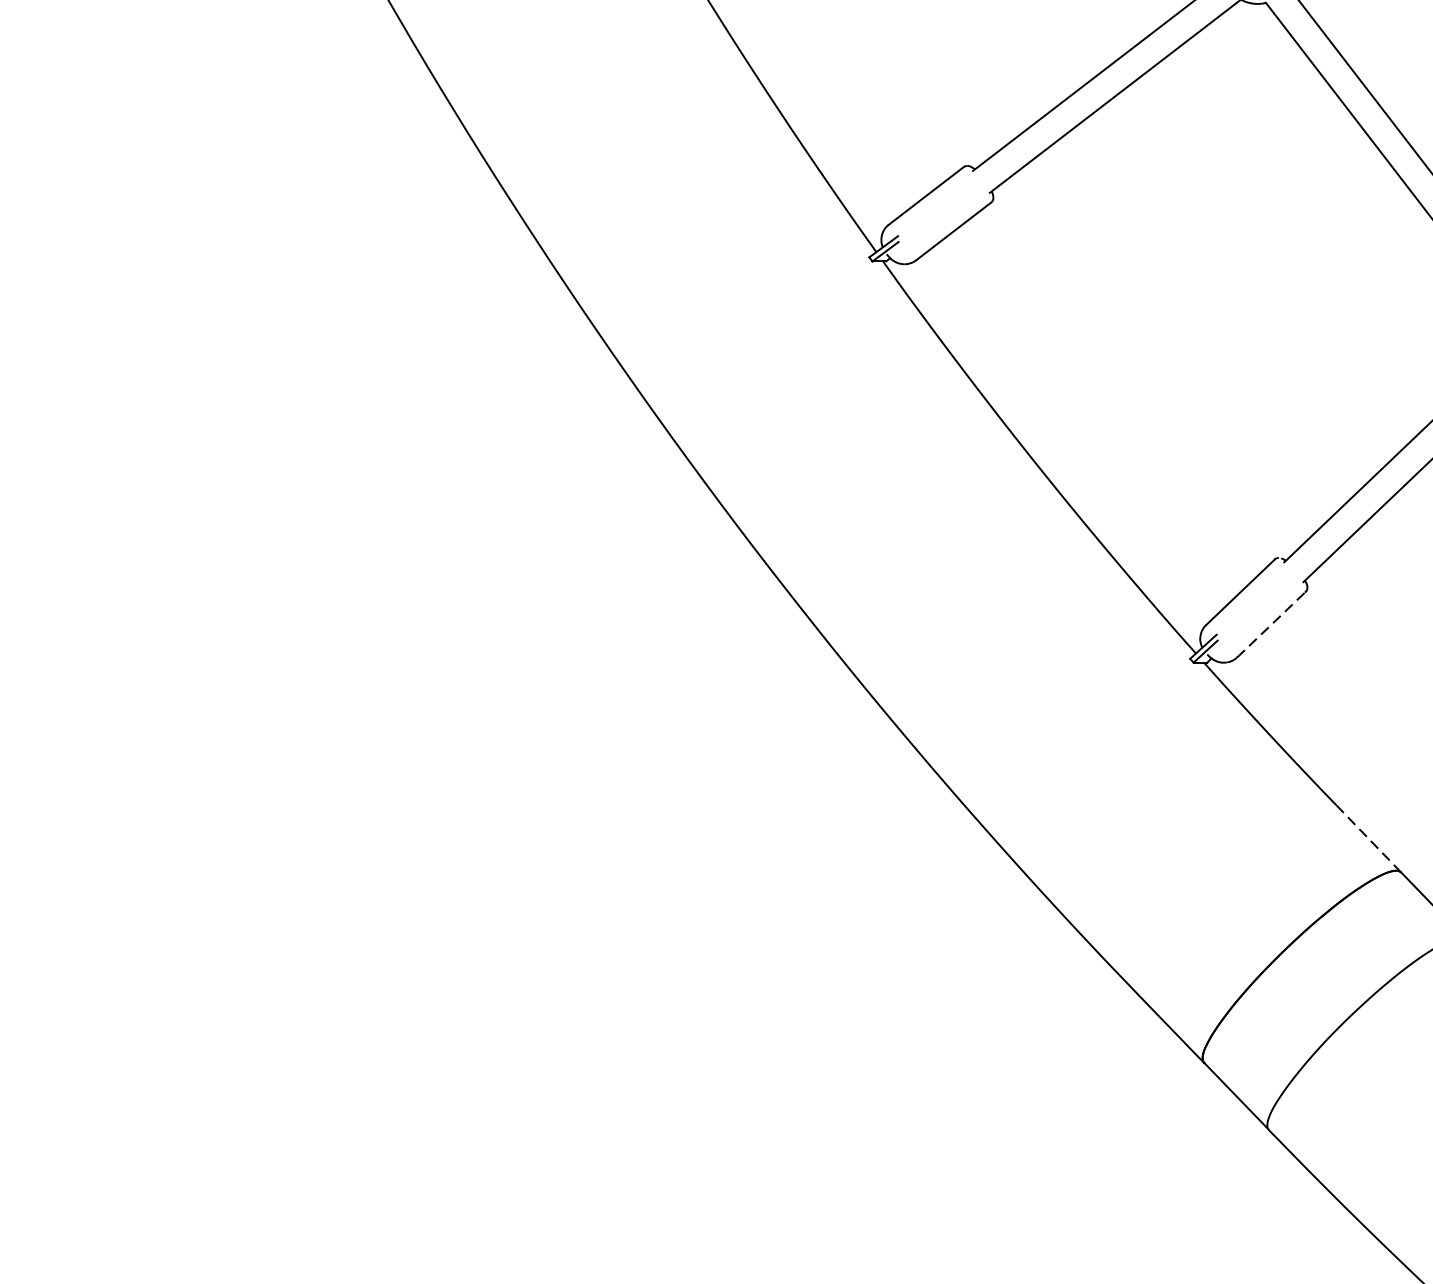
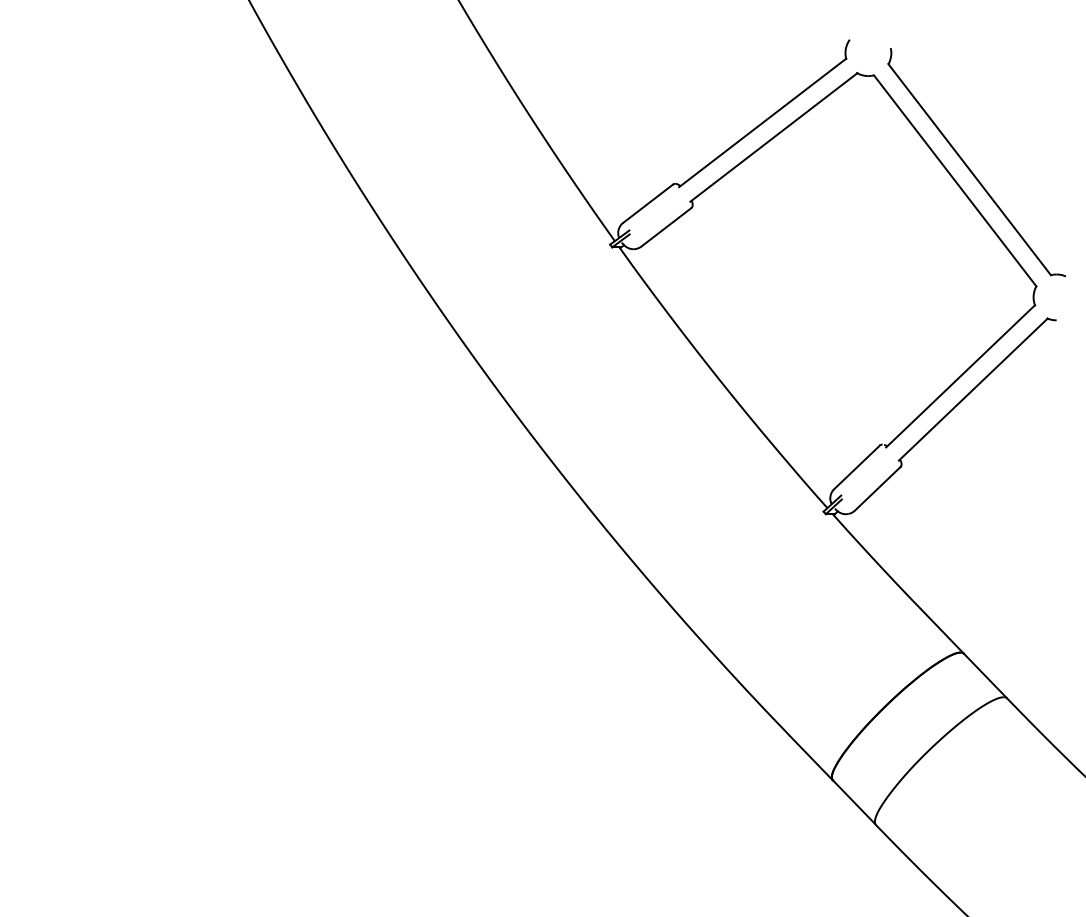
line: (1271, 624) -> (877, 488), dashed -> solid
line: (1368, 839) -> (942, 631), dashed -> solid

